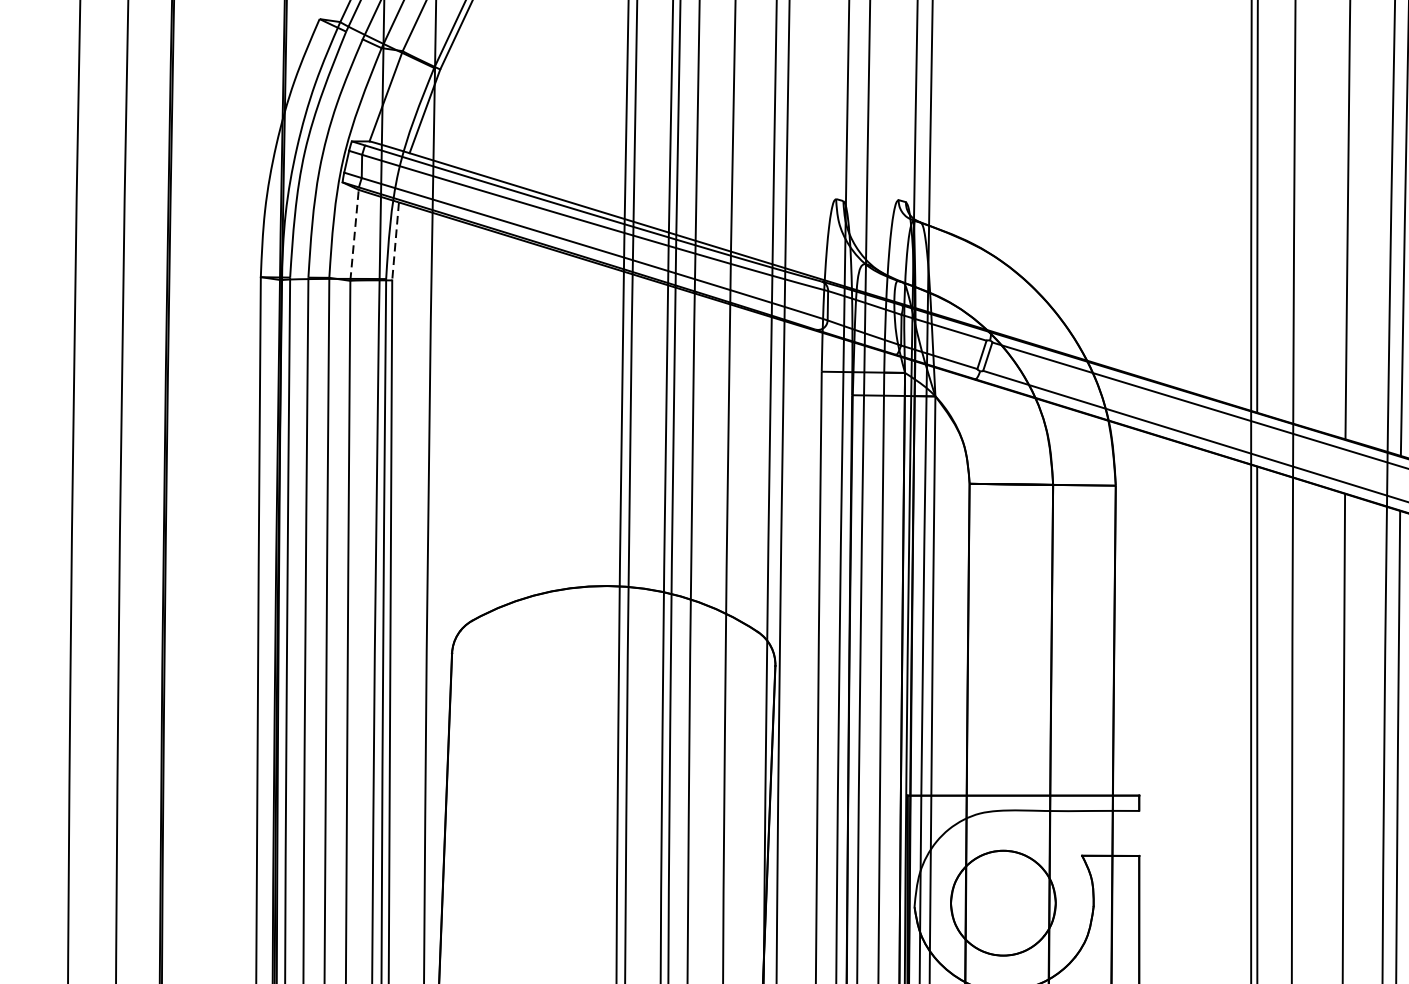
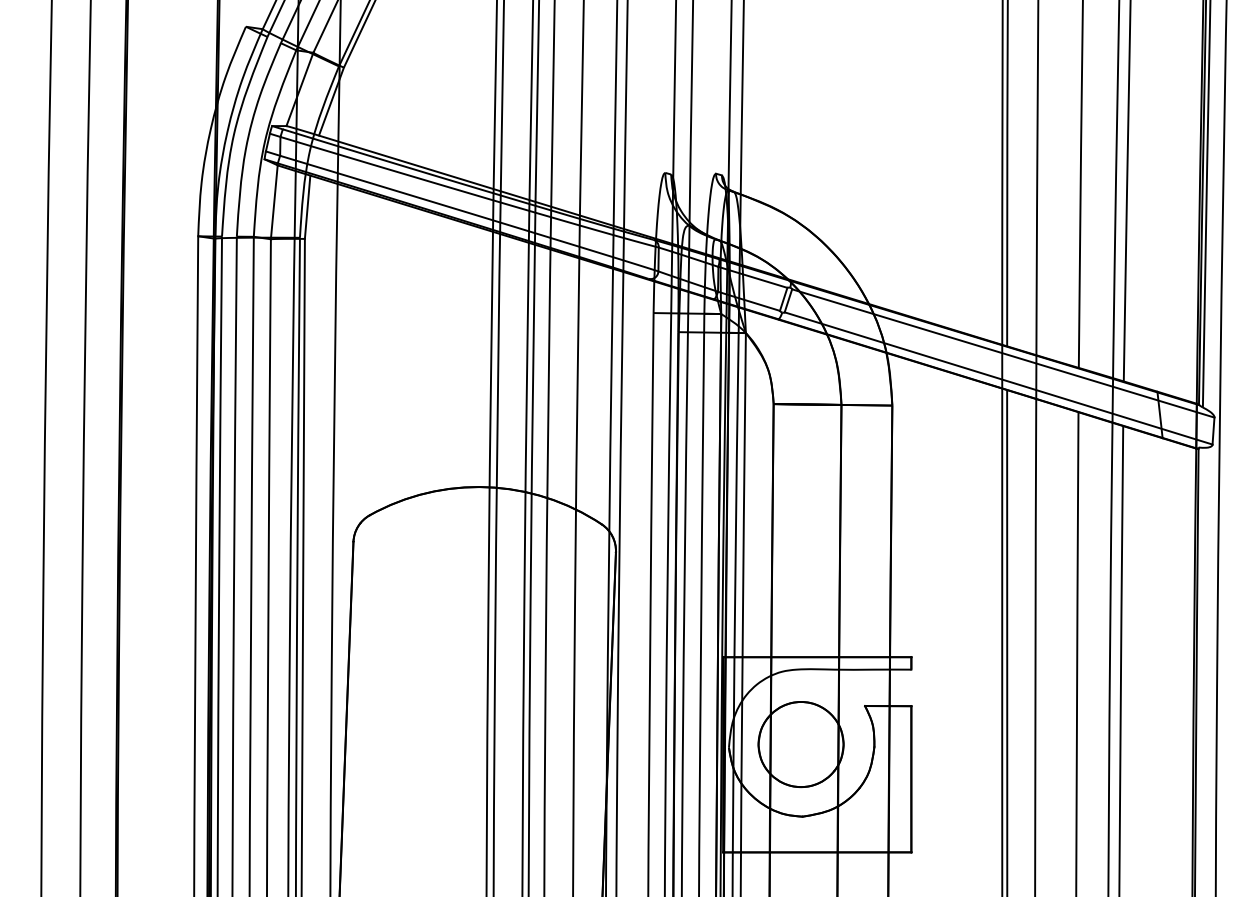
line: (354, 234) -> (274, 201), dashed -> solid
line: (395, 241) -> (307, 207), dashed -> solid

